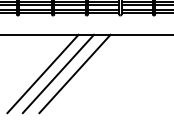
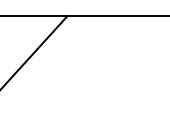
line: (57, 73) -> (44, 58), removed
line: (74, 73) -> (62, 58), removed

